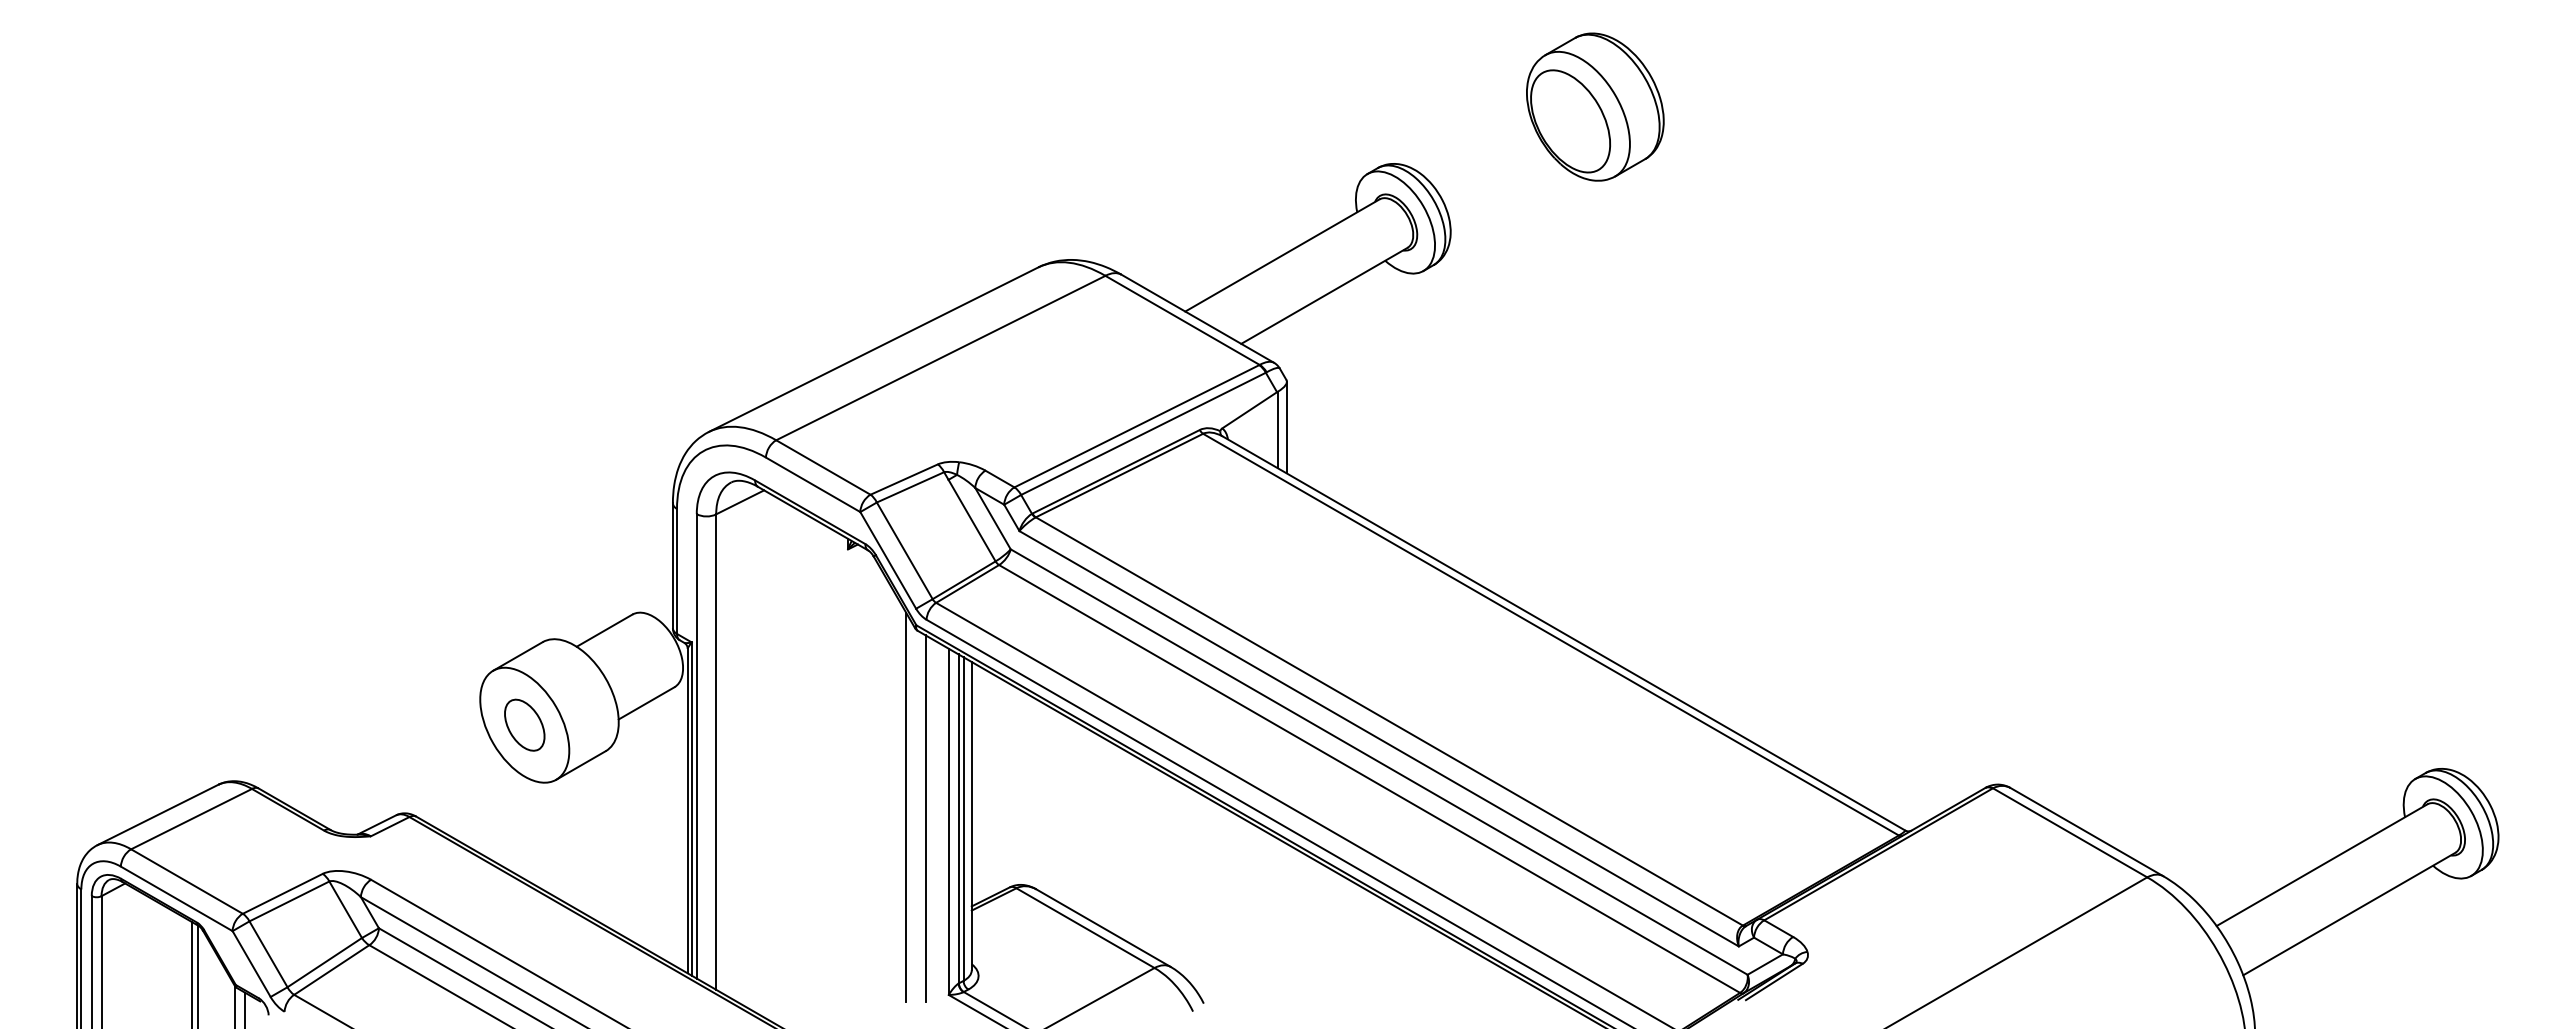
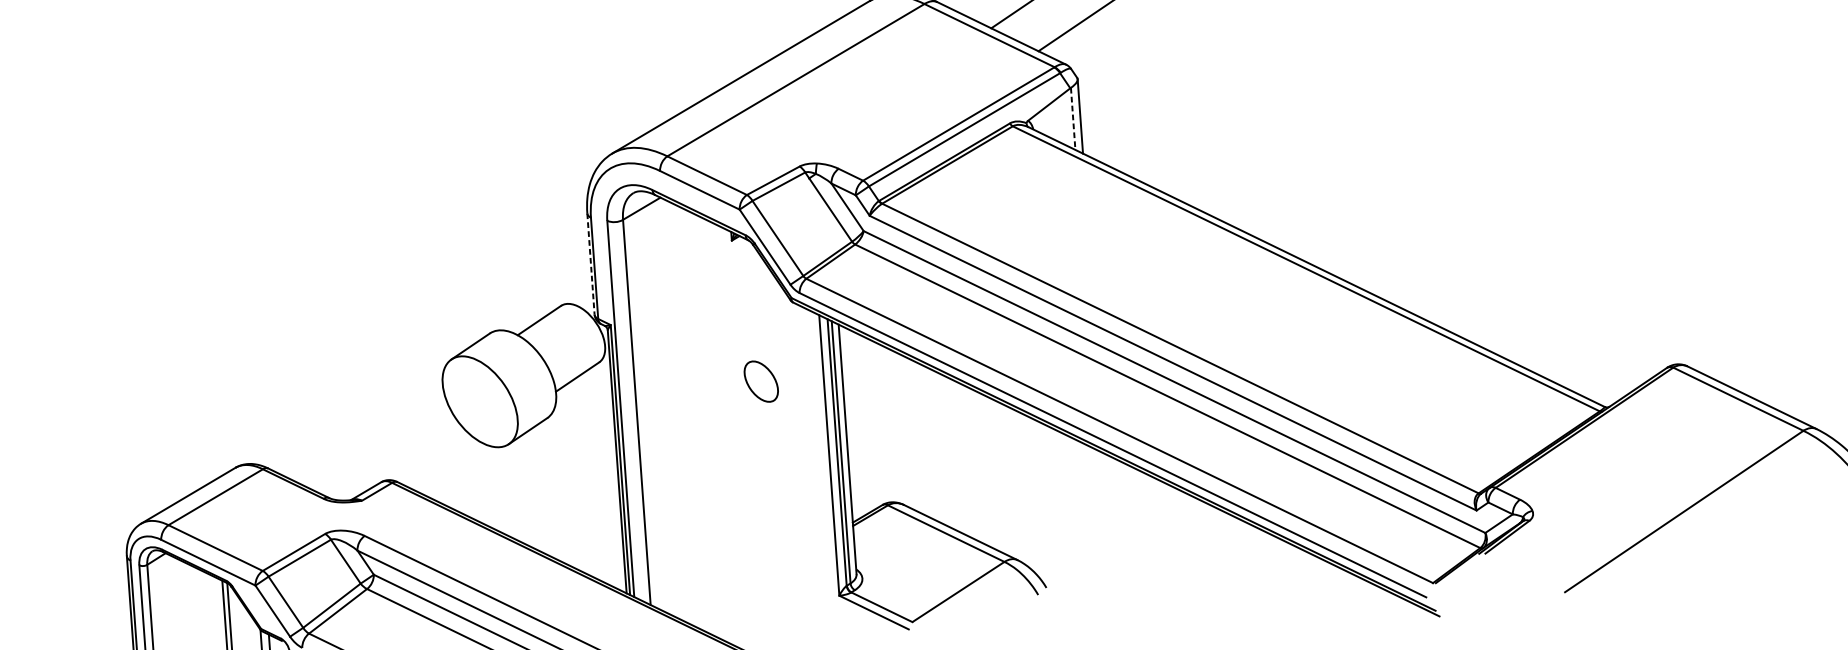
line: (1277, 430) -> (1072, 119), solid -> dashed
line: (672, 566) -> (590, 264), solid -> dashed
part: (524, 724) -> (761, 381), moved
line: (906, 807) -> (794, 446), removed
line: (925, 818) -> (810, 454), removed

